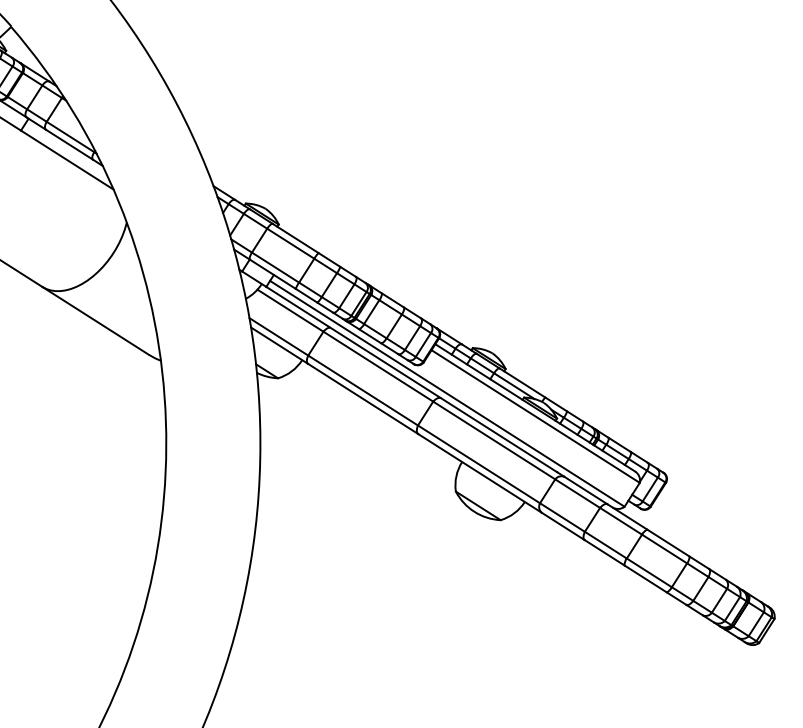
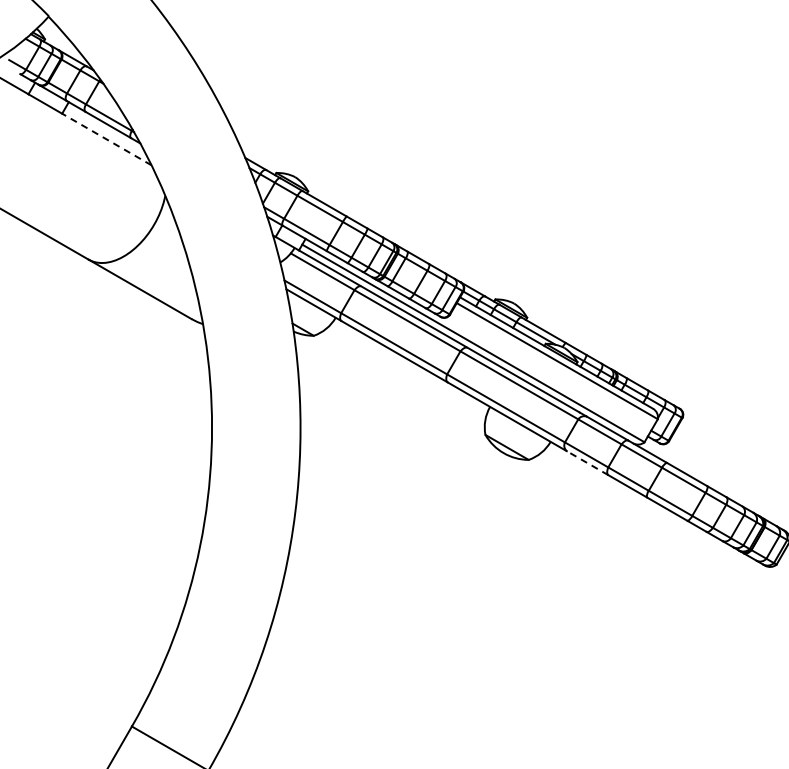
line: (66, 160) -> (106, 139), solid -> dashed
line: (563, 525) -> (587, 462), solid -> dashed

